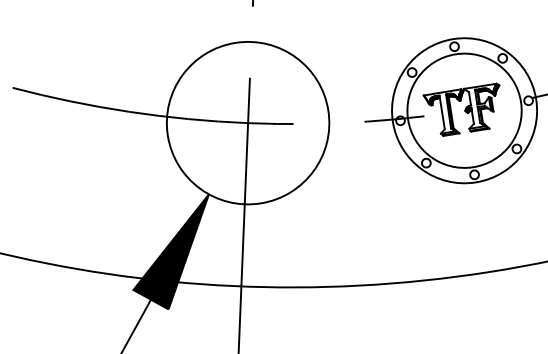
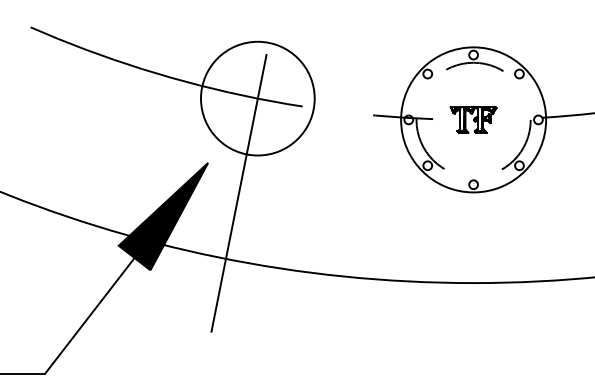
circle: (464, 110) -> (473, 119), solid -> dashed
part: (464, 110) -> (473, 119), size x0.6
circle: (247, 123) -> (257, 98), size x0.7

